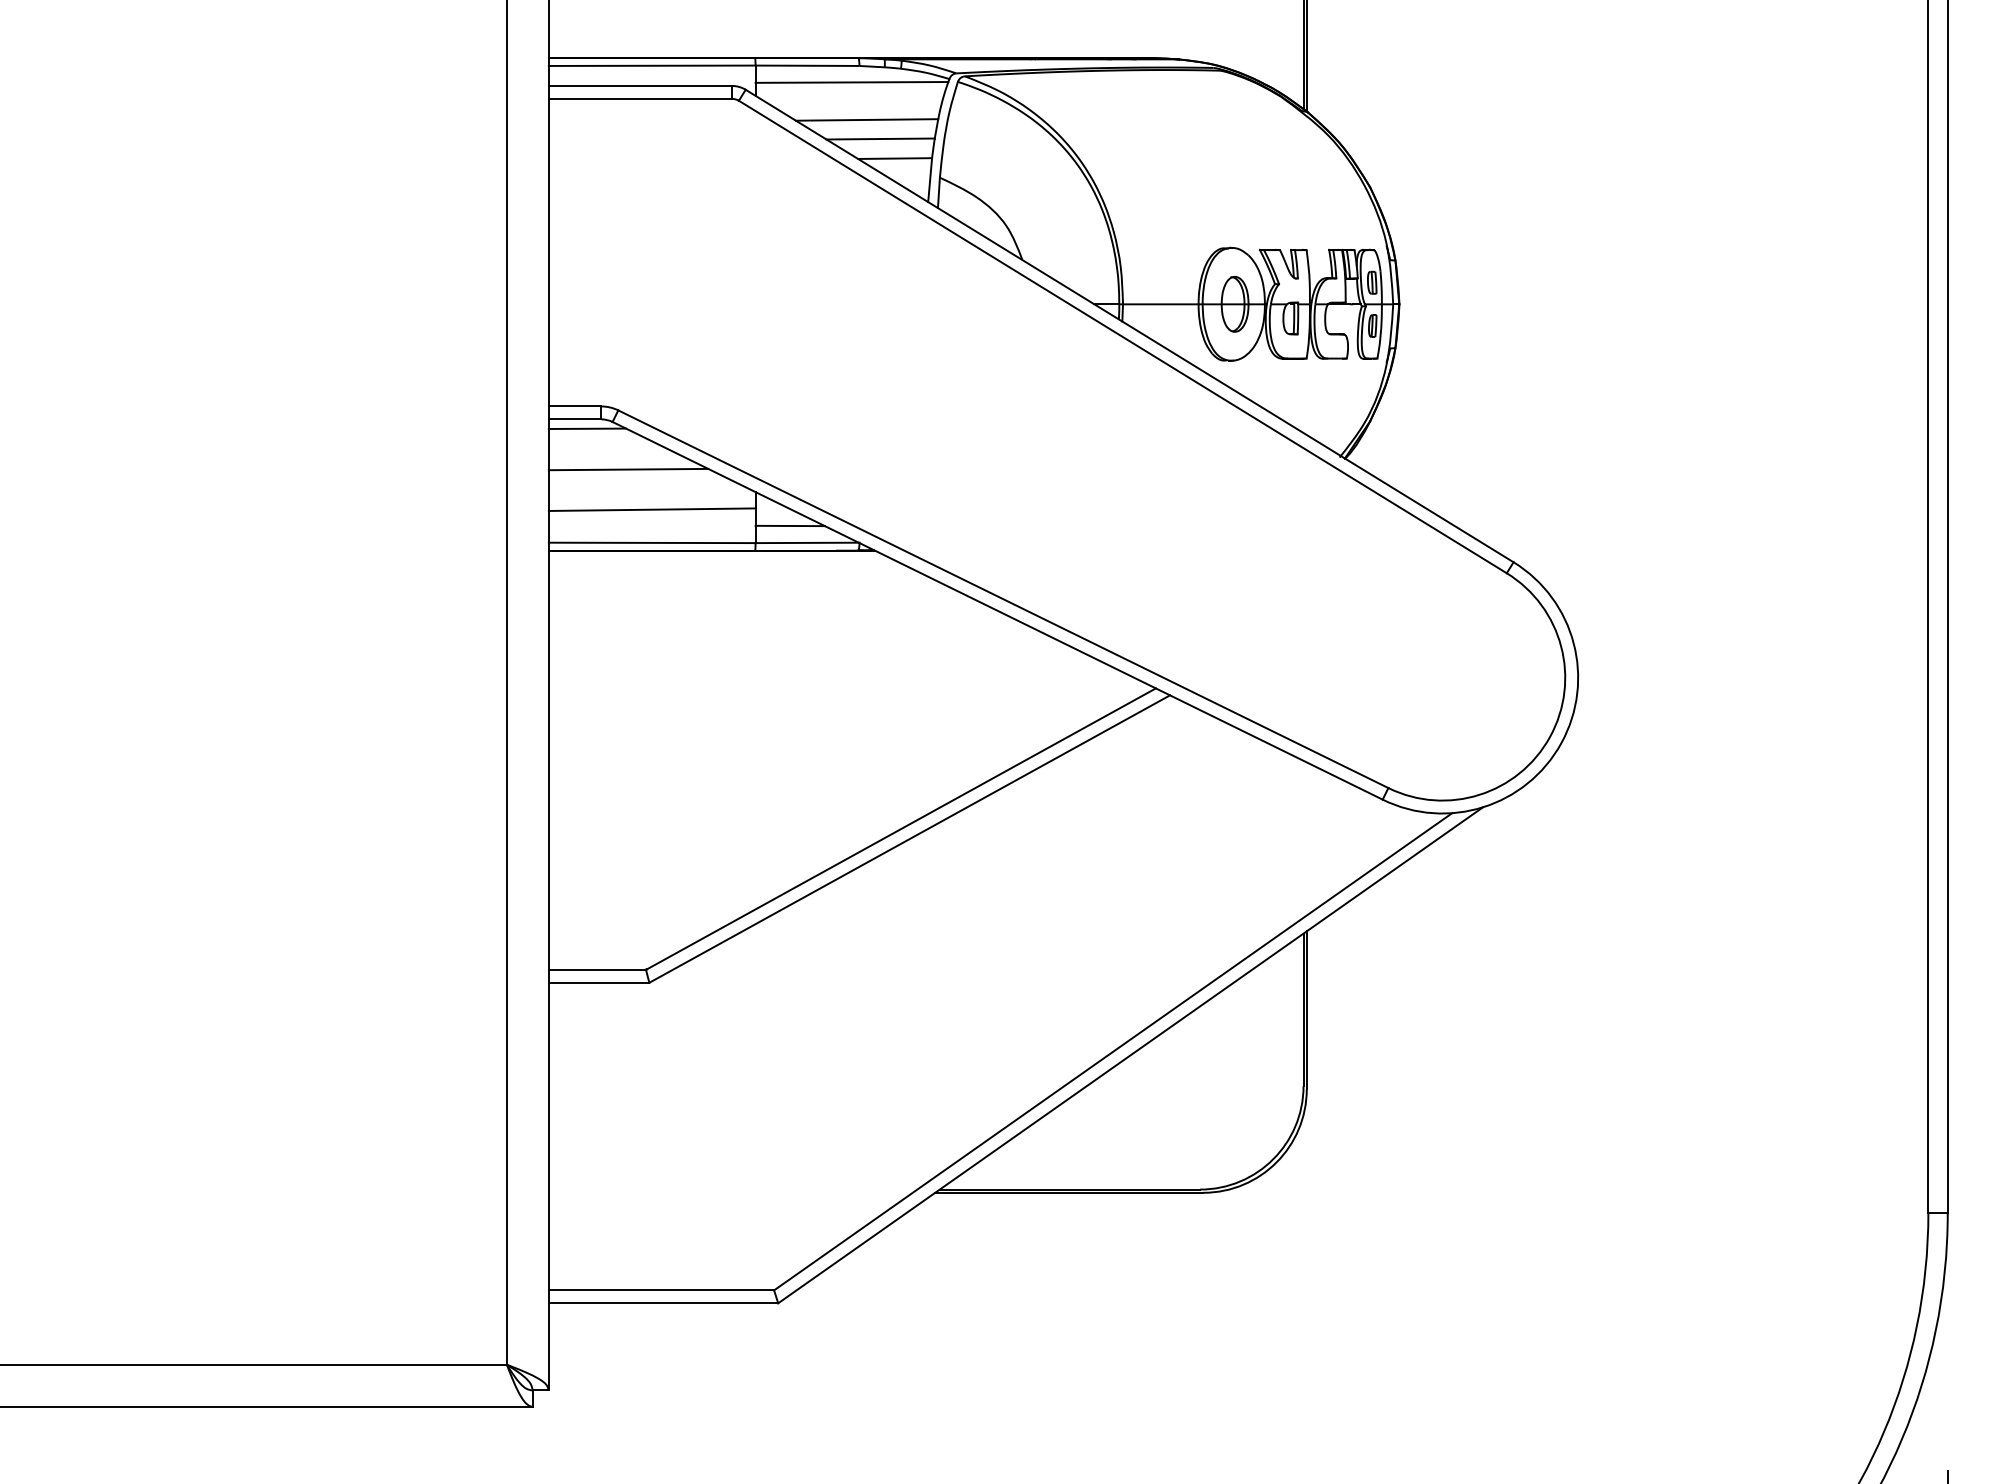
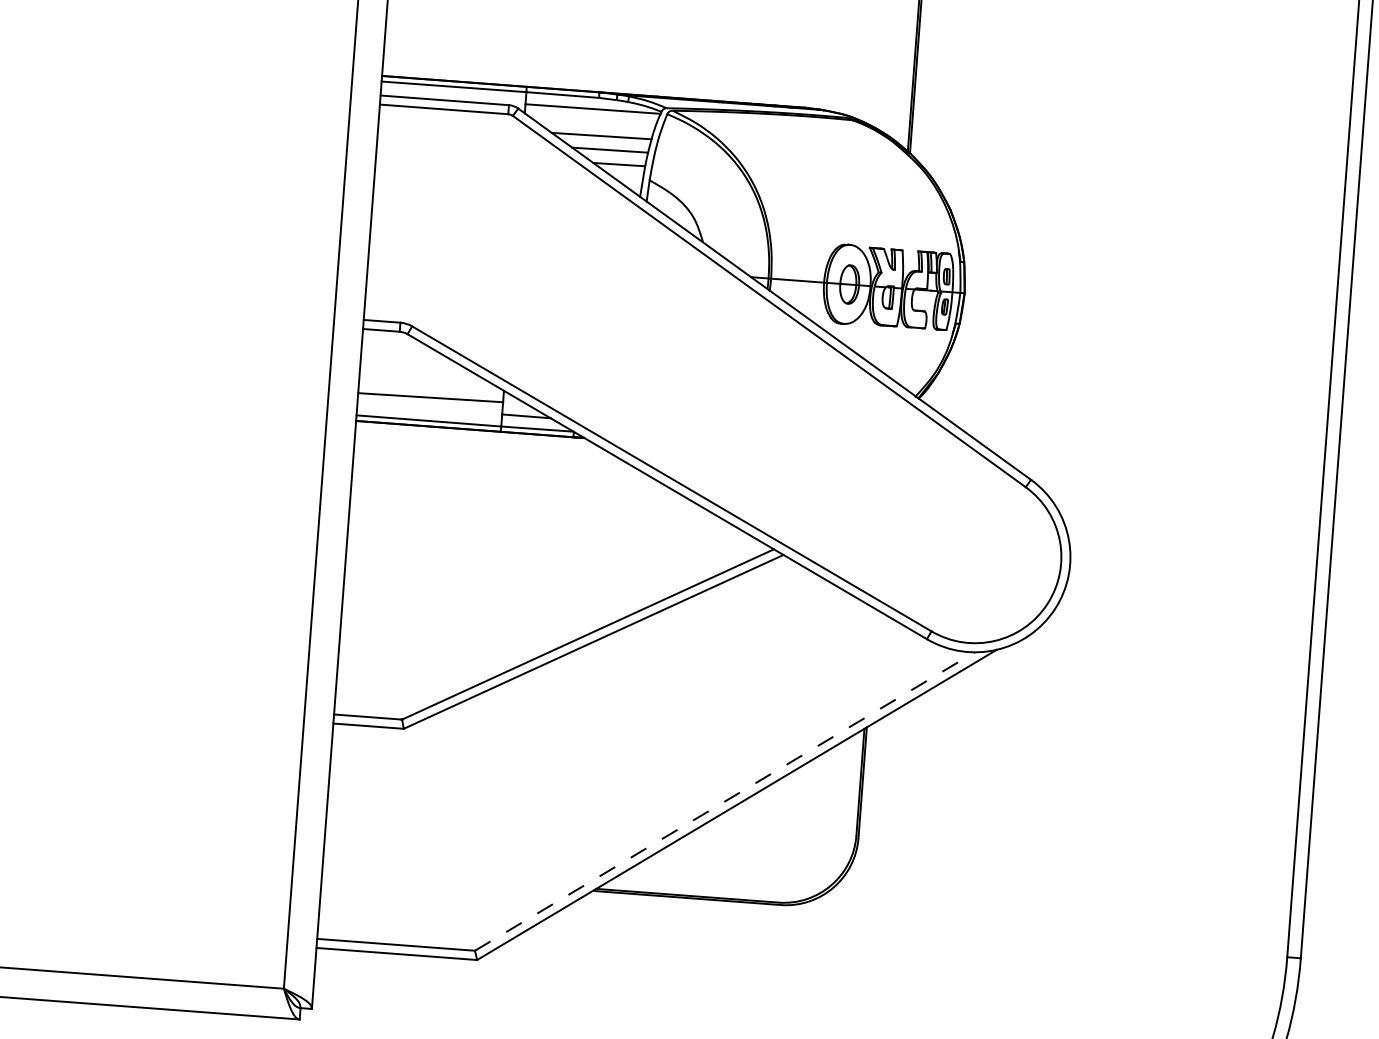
line: (587, 428) -> (389, 337), removed
line: (628, 469) -> (416, 368), removed
line: (1113, 1051) -> (725, 801), solid -> dashed

